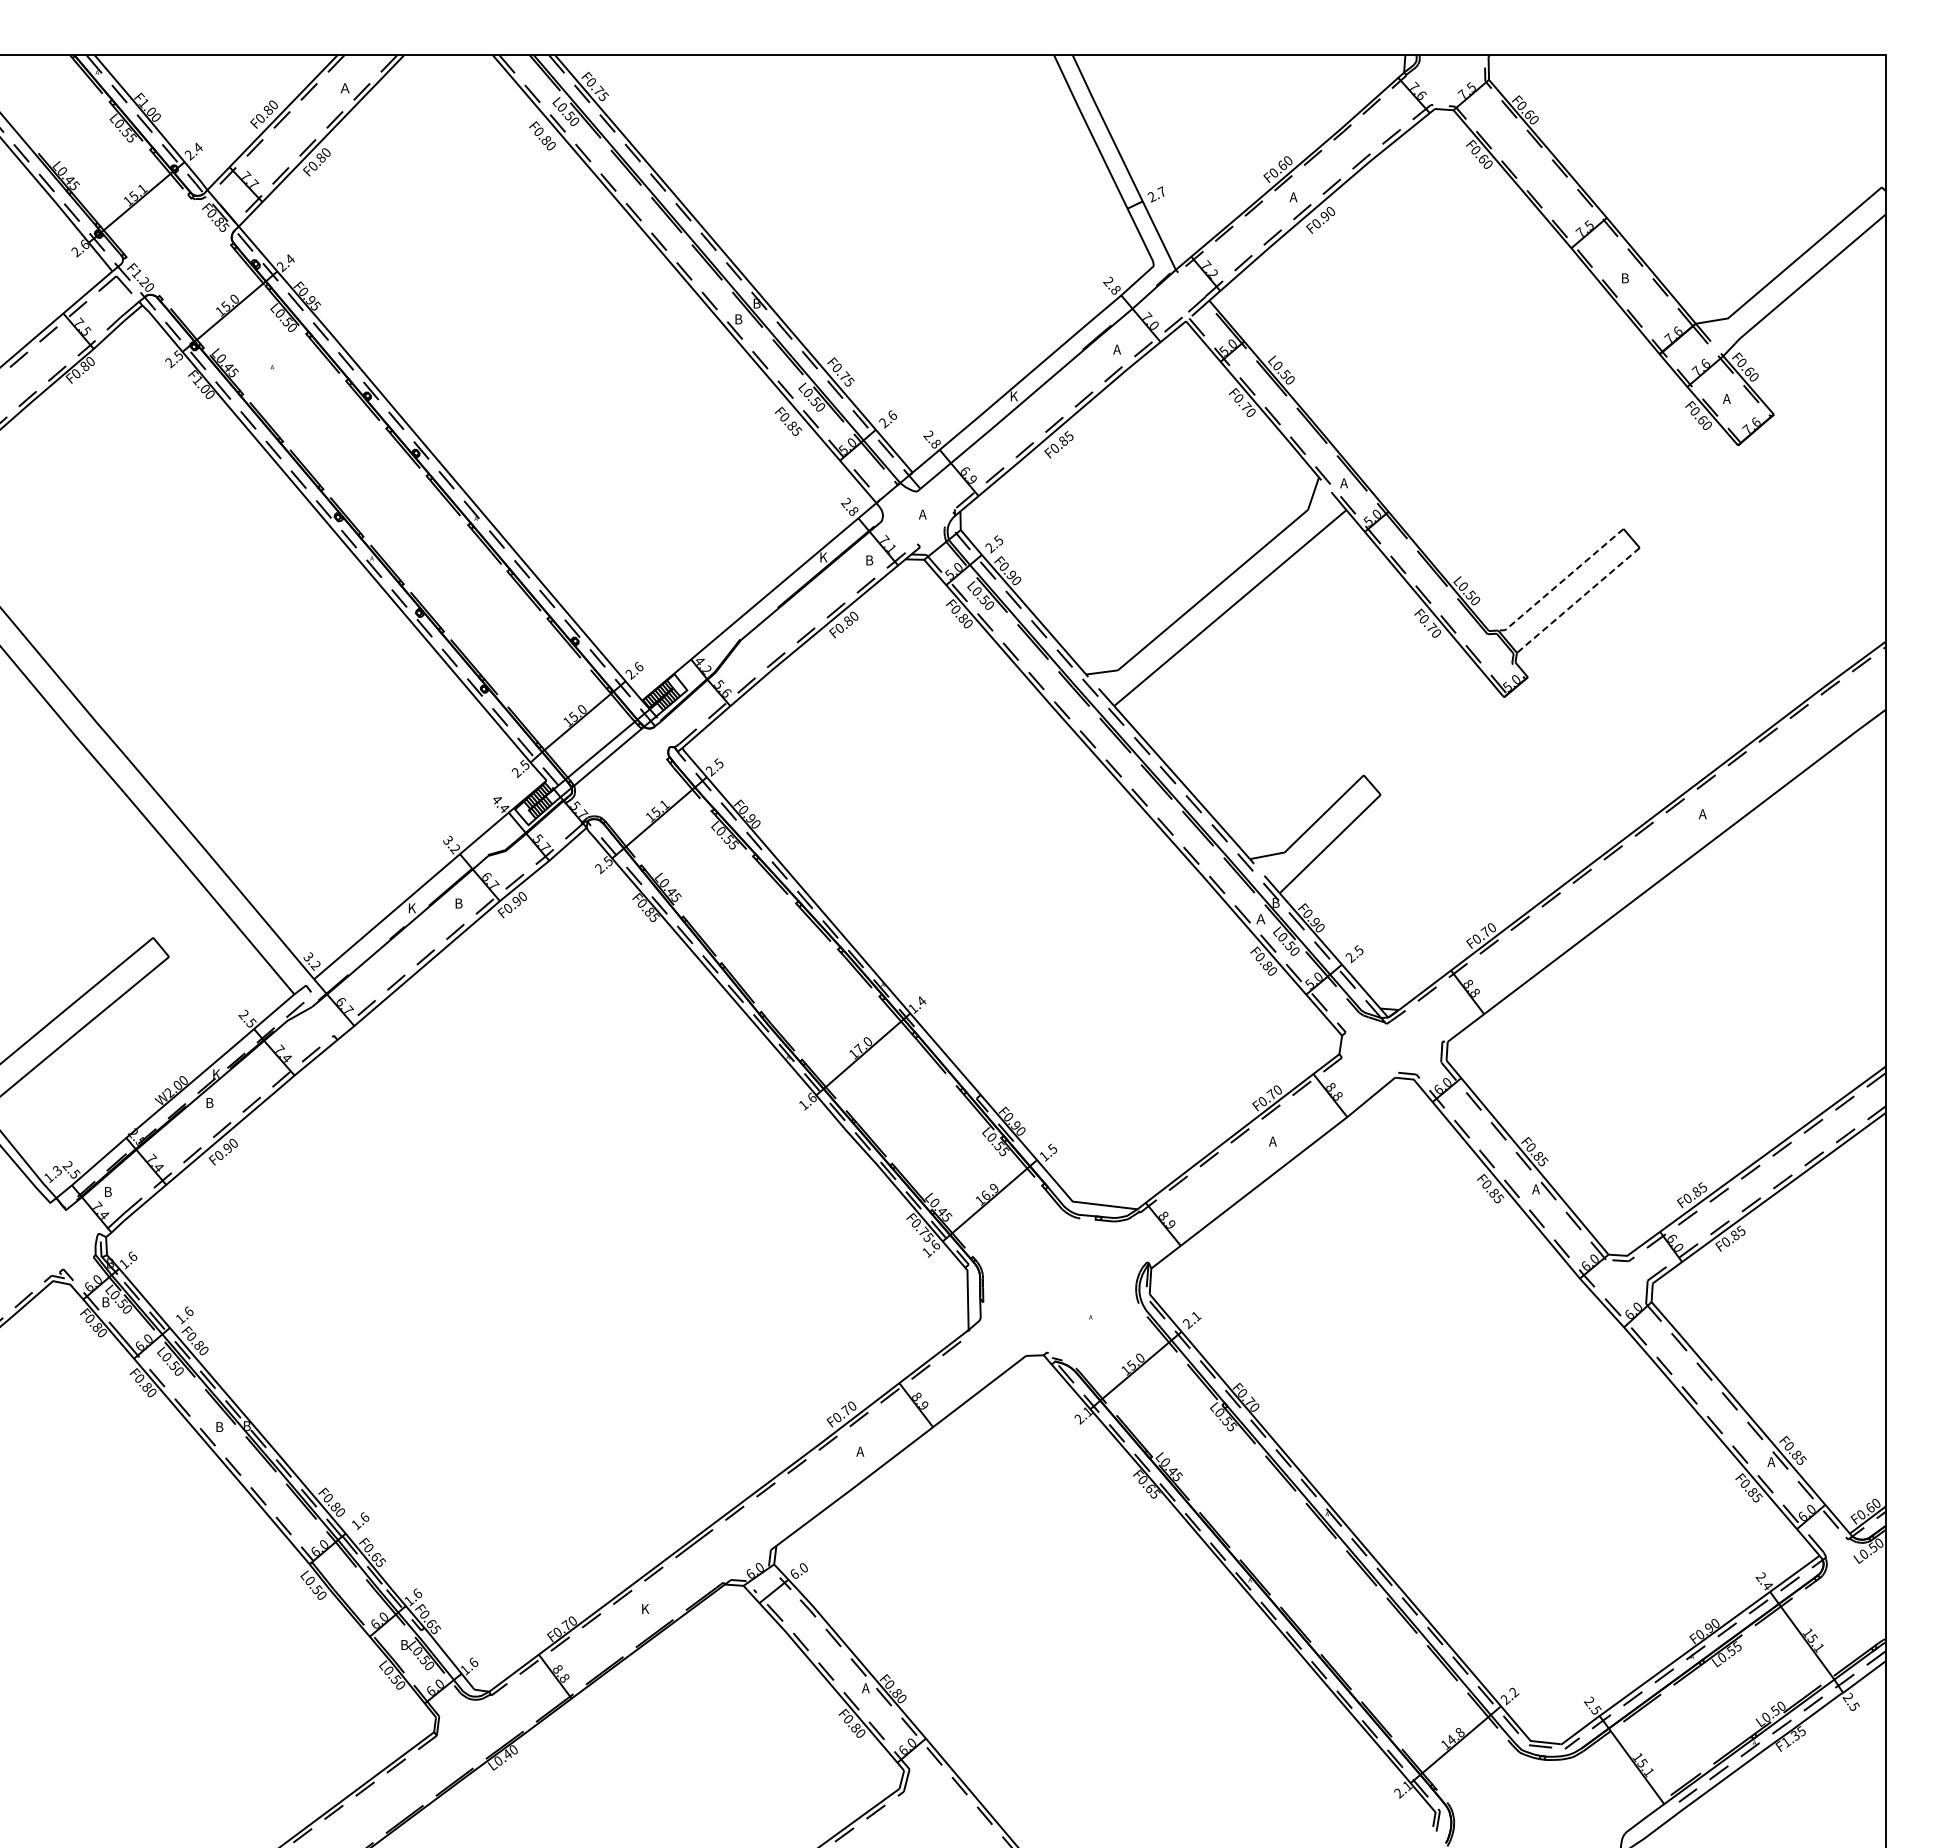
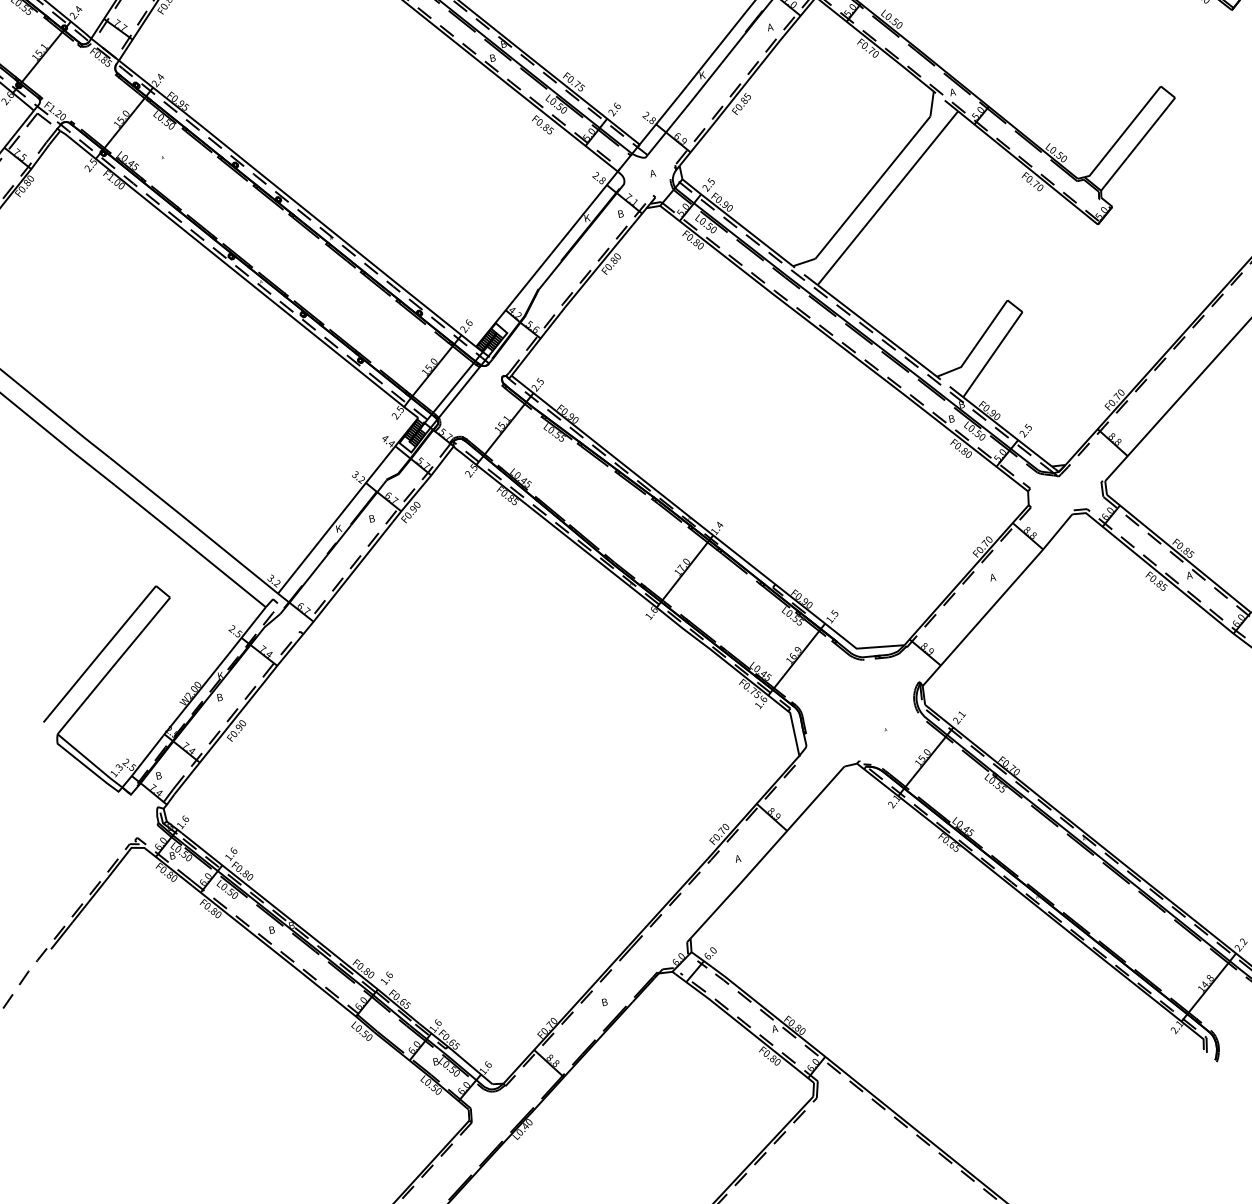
line: (1561, 582) -> (1123, 133), dashed -> solid
line: (1578, 600) -> (1138, 144), dashed -> solid
text: (1260, 919) -> (953, 418), Ａ -> B
text: (646, 1608) -> (605, 1001), K -> B

